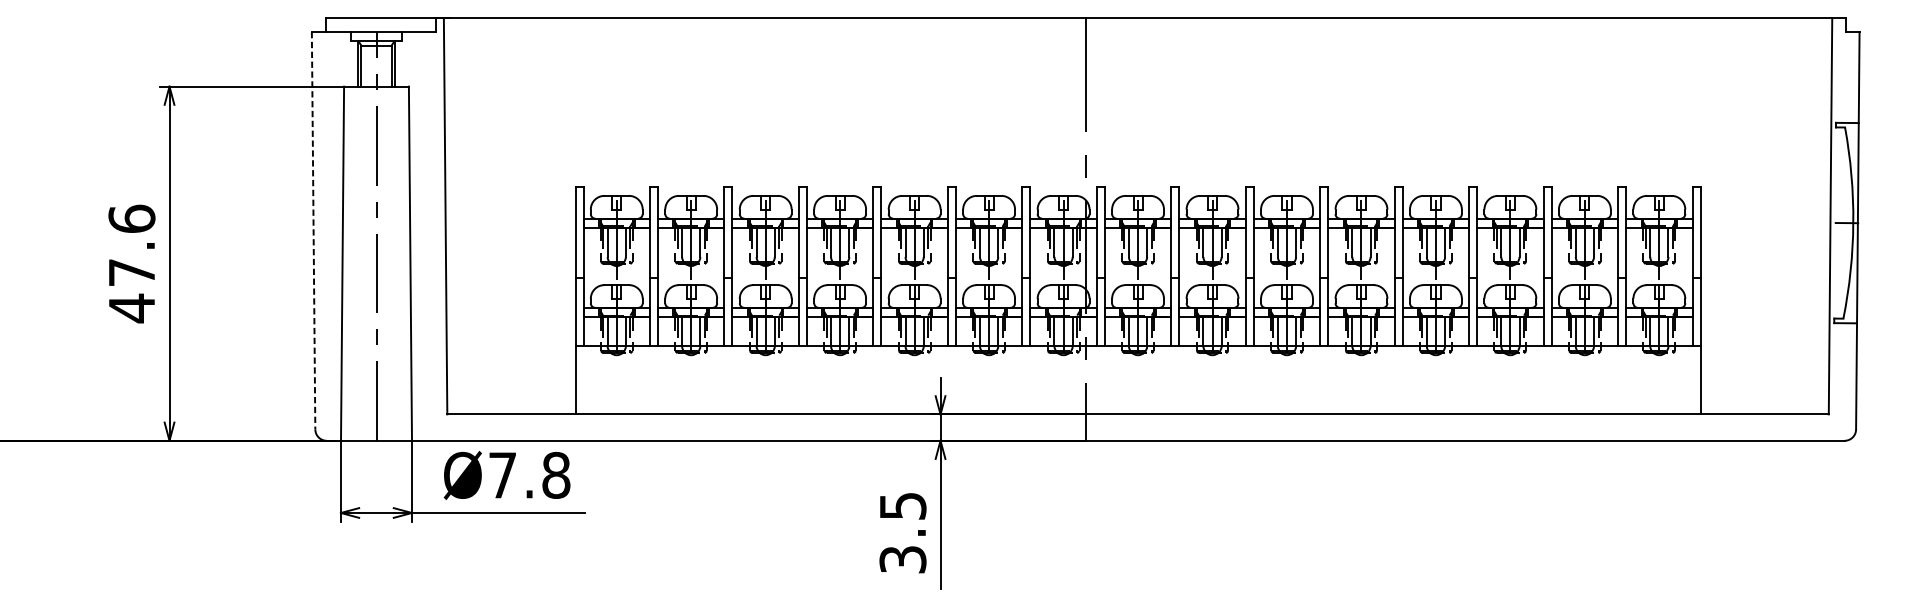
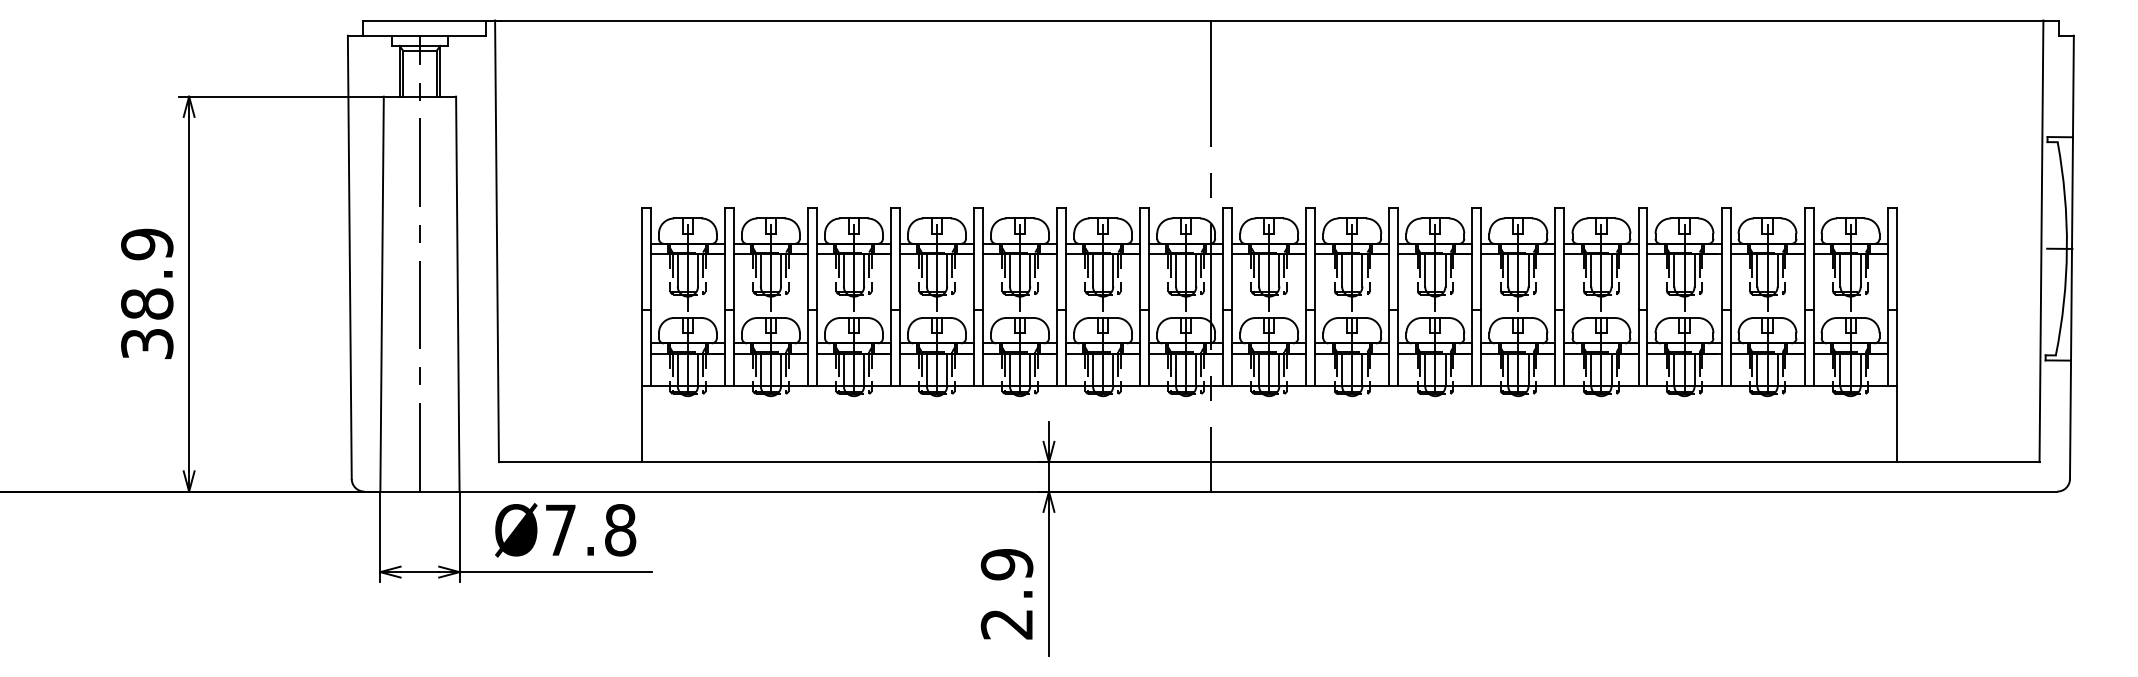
line: (313, 230) -> (349, 257), dashed -> solid
text: (132, 264) -> (147, 294), 47.6 -> 38.9
text: (902, 533) -> (1006, 594), 3.5 -> 2.9

